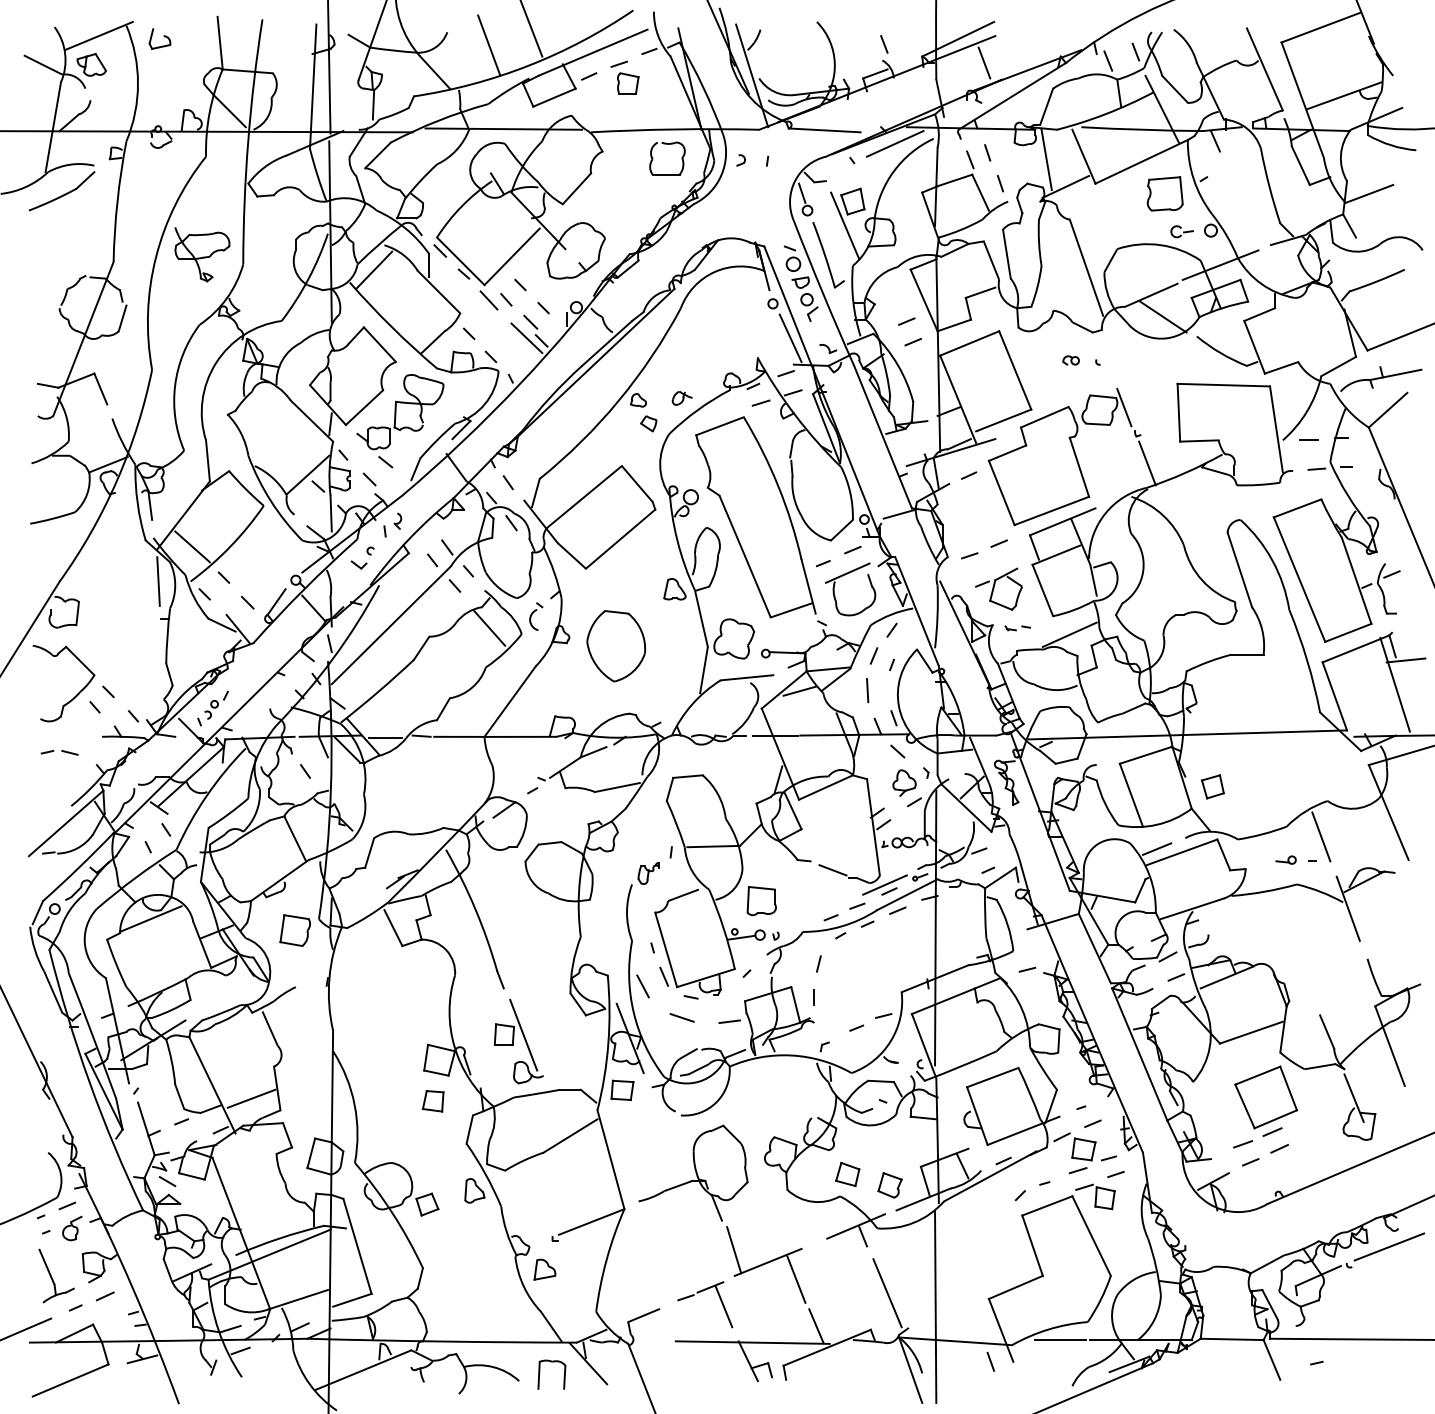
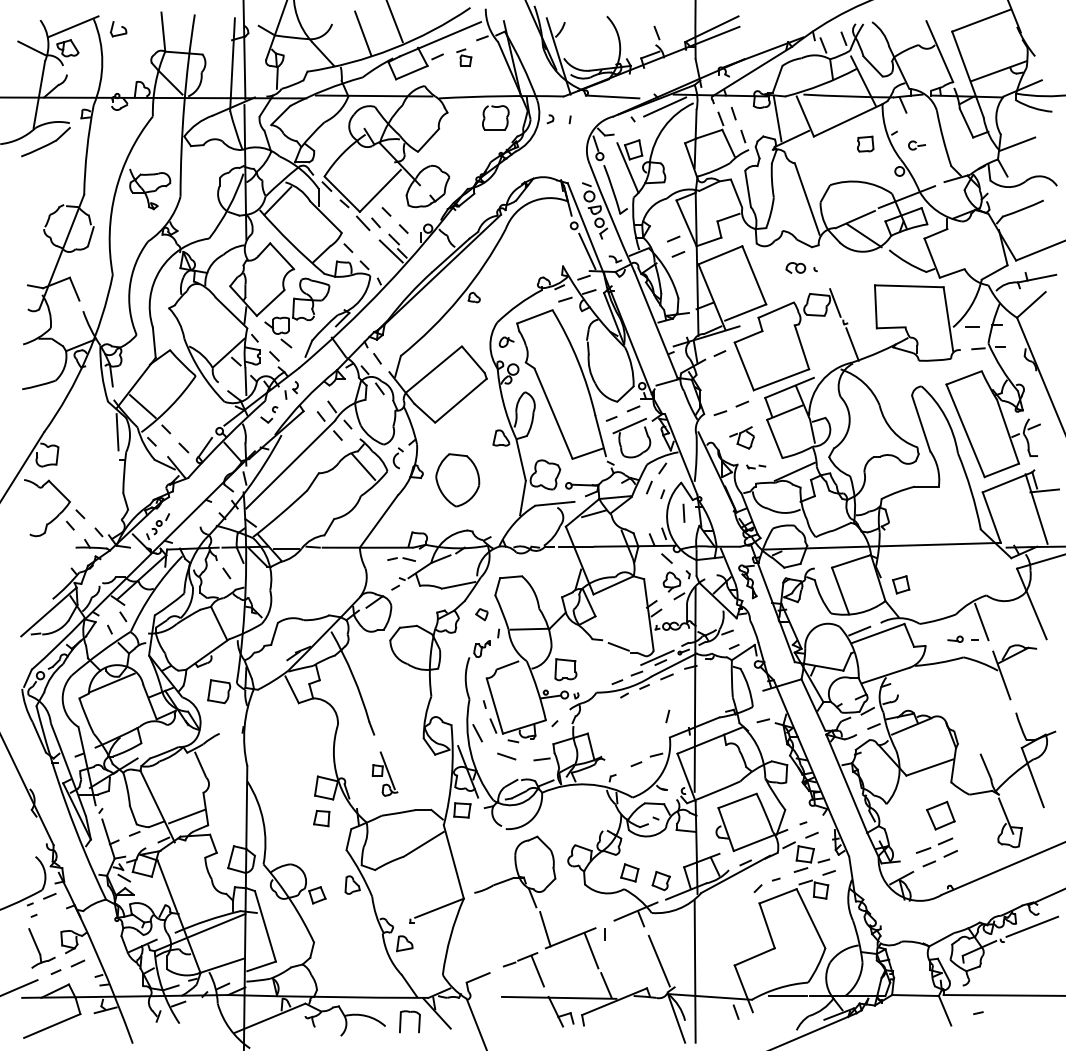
line: (984, 62) -> (731, 46), removed
part: (624, 77) -> (463, 57), size x0.7
part: (1164, 193) -> (865, 143), size x0.6
part: (1181, 231) -> (916, 145), moved
part: (1070, 360) -> (795, 267), size x1.6
part: (681, 398) -> (506, 342), moved
part: (648, 423) -> (481, 614), moved
part: (998, 588) -> (741, 437), size x0.7
line: (867, 690) -> (683, 513), moved
part: (59, 752) -> (401, 559), moved
line: (818, 963) -> (667, 716), moved
line: (813, 997) -> (604, 934), moved
part: (518, 1041) -> (385, 774), size x0.7
part: (1266, 1097) -> (941, 815), size x0.6
part: (72, 1228) -> (53, 913), removed

